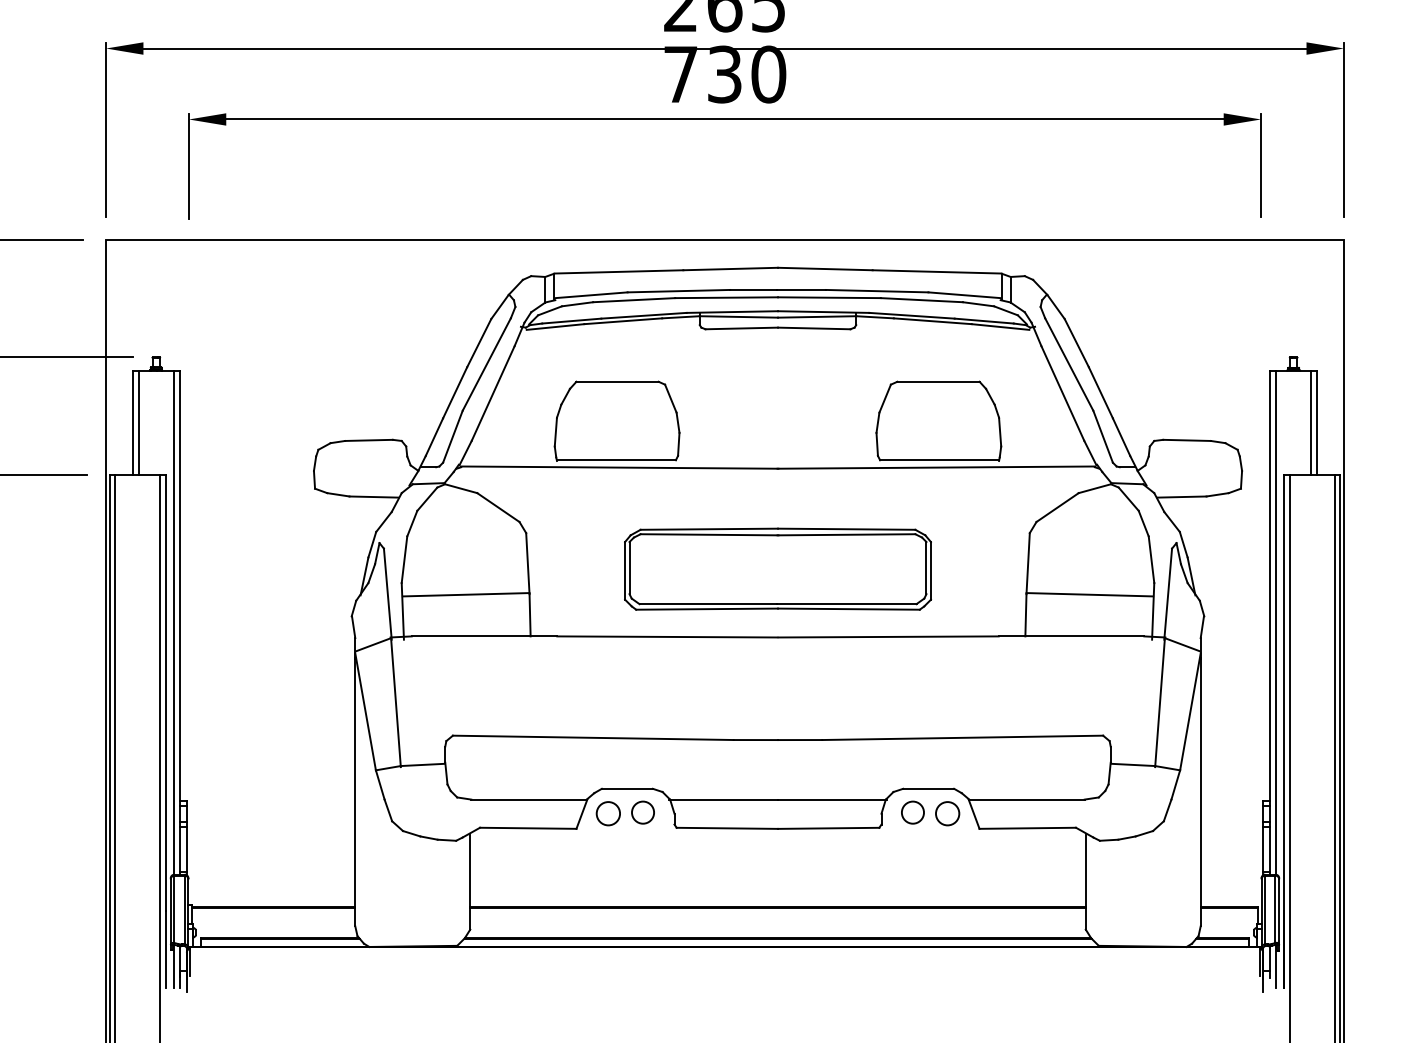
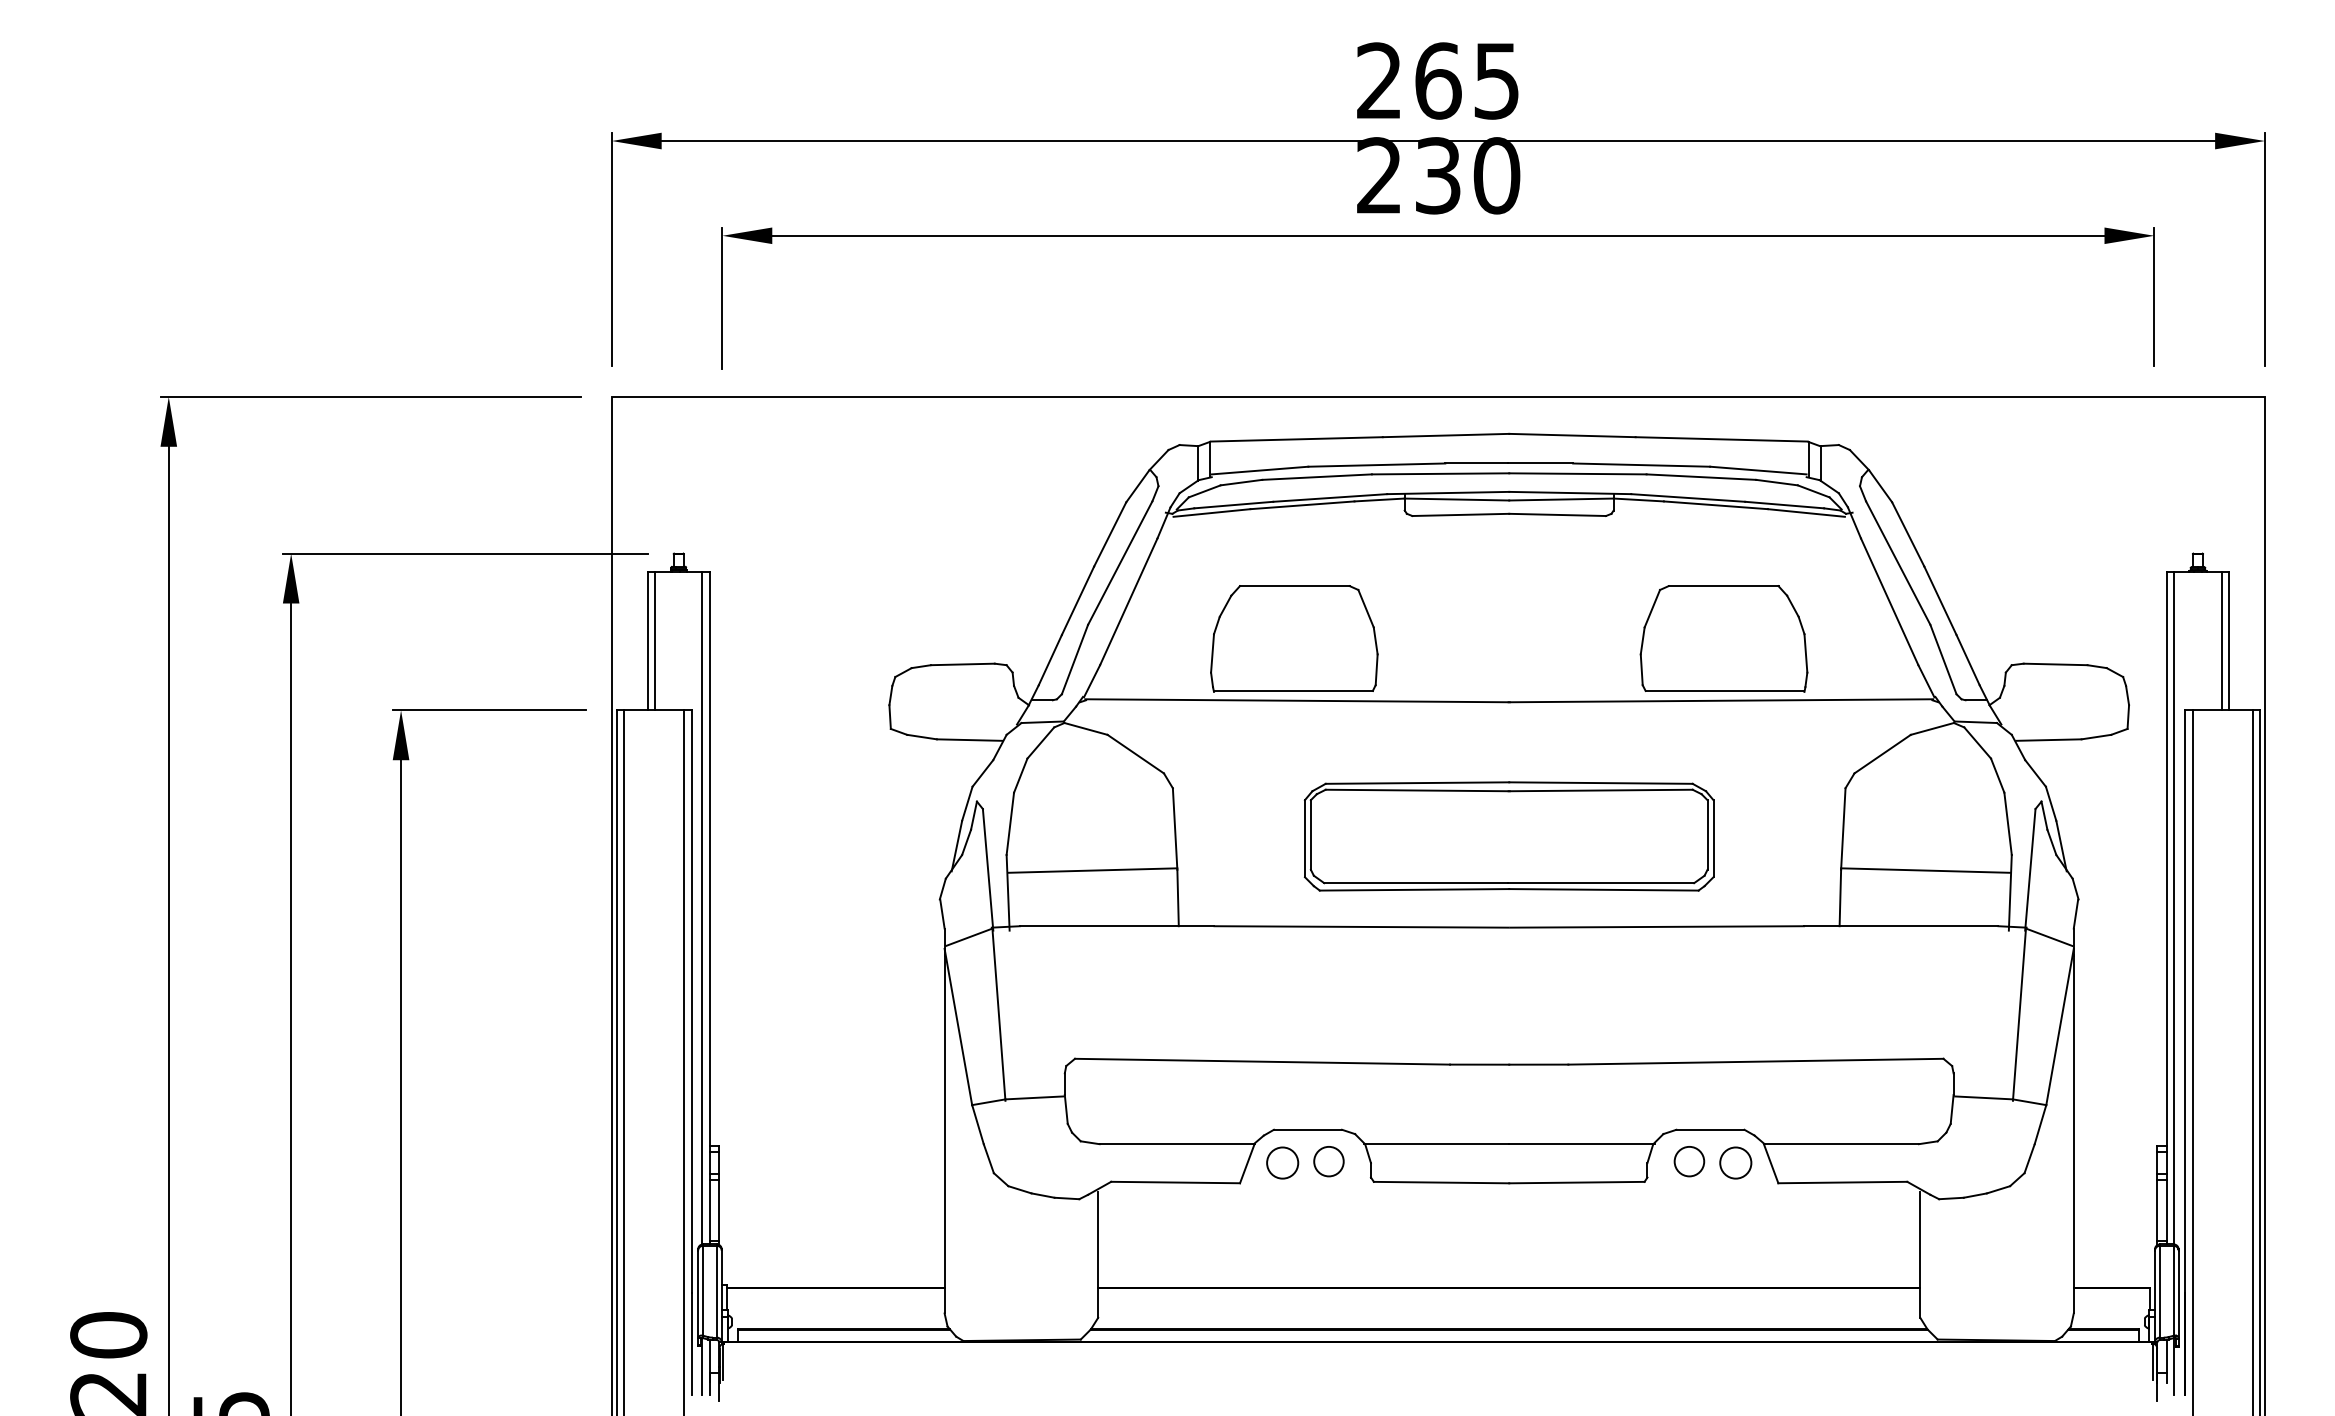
text: (680, 74) -> (1379, 175), 730 -> 230

